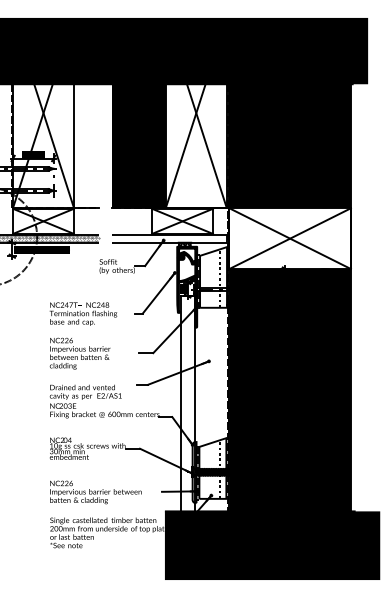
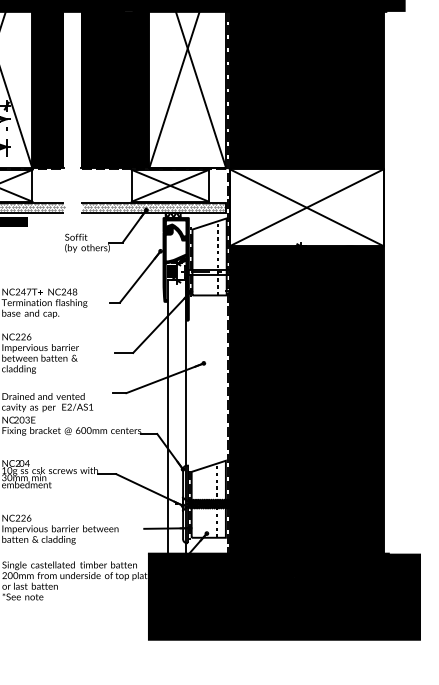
fill: (85, 145) -> (47, 89), added
hatch: (169, 237) -> (153, 206), added

